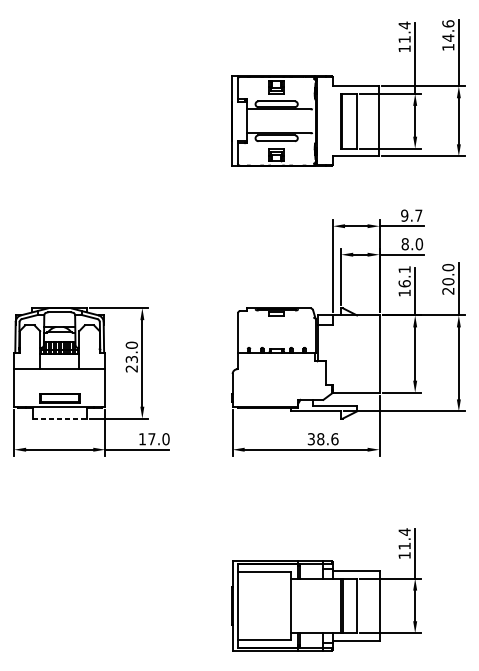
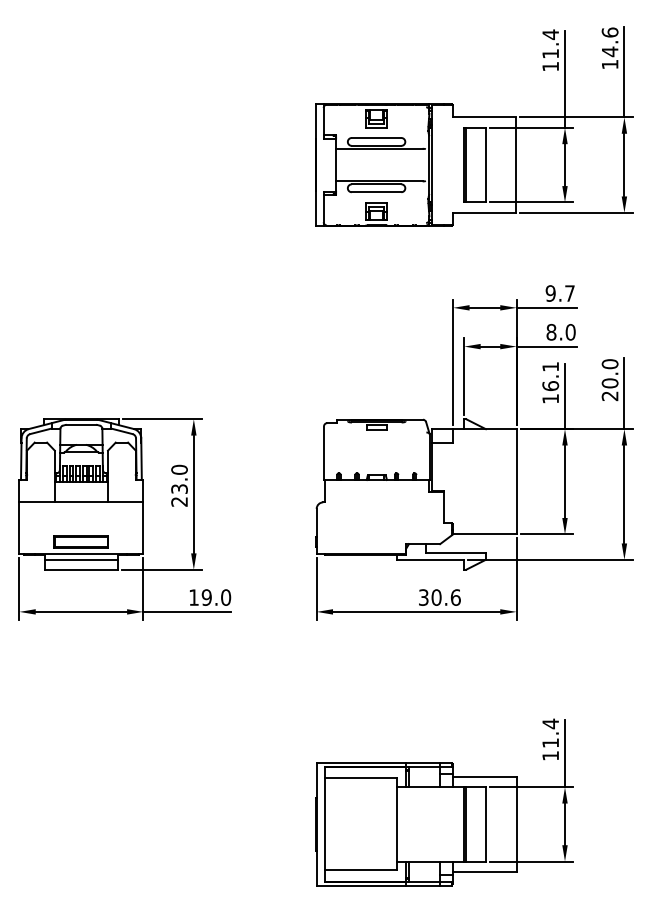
line: (59, 411) -> (81, 559), added
line: (59, 418) -> (81, 569), dashed -> solid
text: (151, 439) -> (206, 597), 17.0 -> 19.0
text: (320, 439) -> (436, 597), 38.6 -> 30.6

